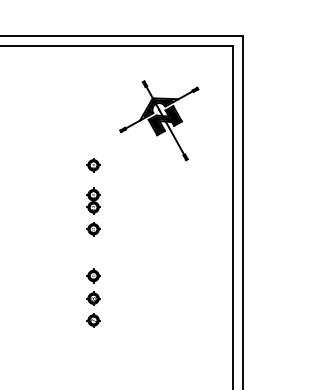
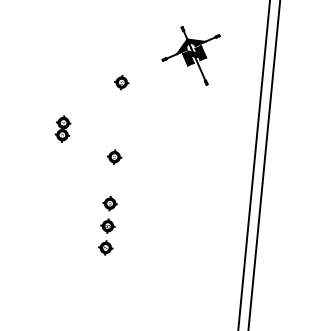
part: (159, 120) -> (190, 55), size x0.7
part: (93, 165) -> (121, 82), moved
part: (93, 200) -> (63, 128), moved

